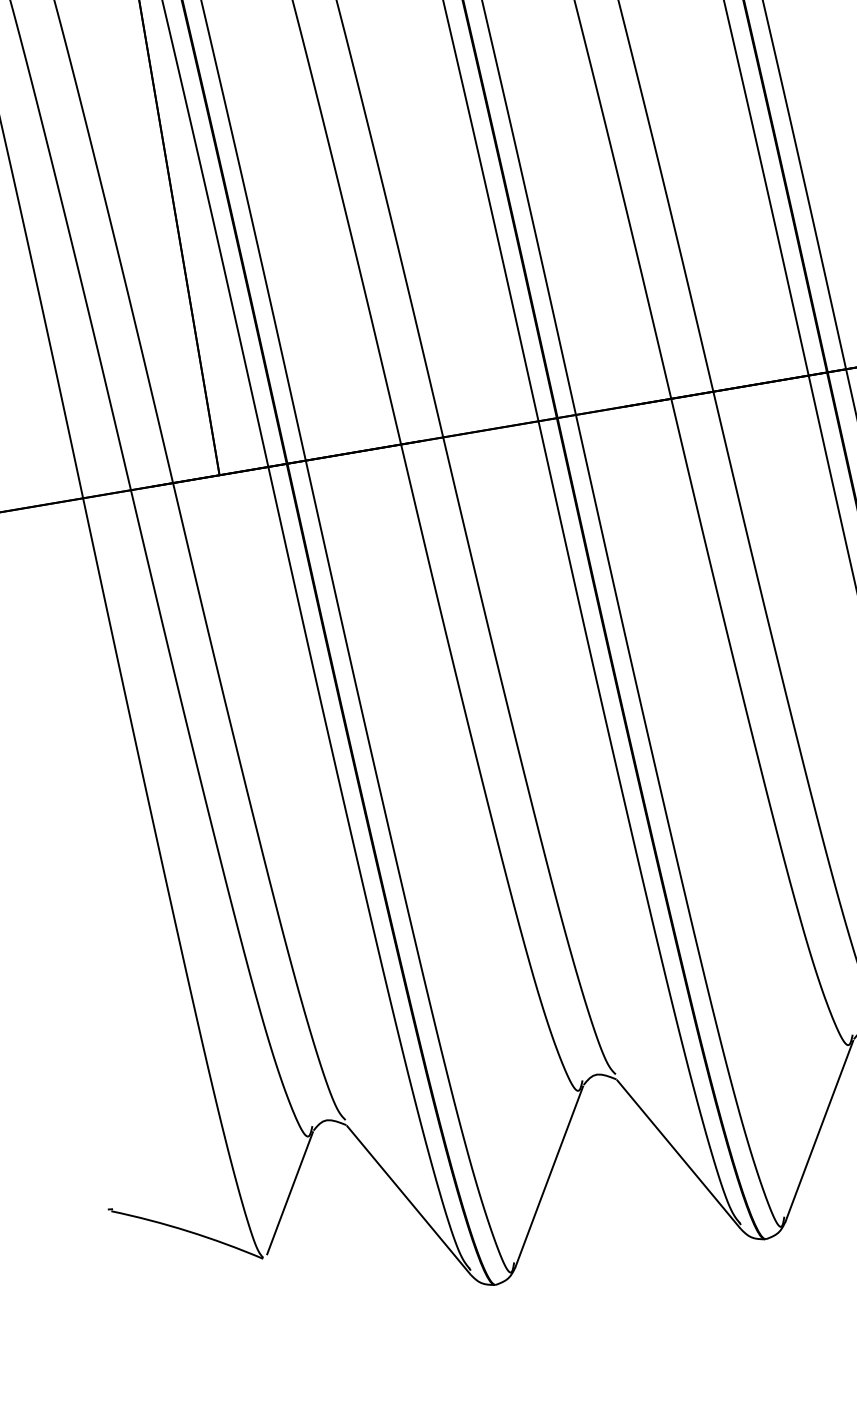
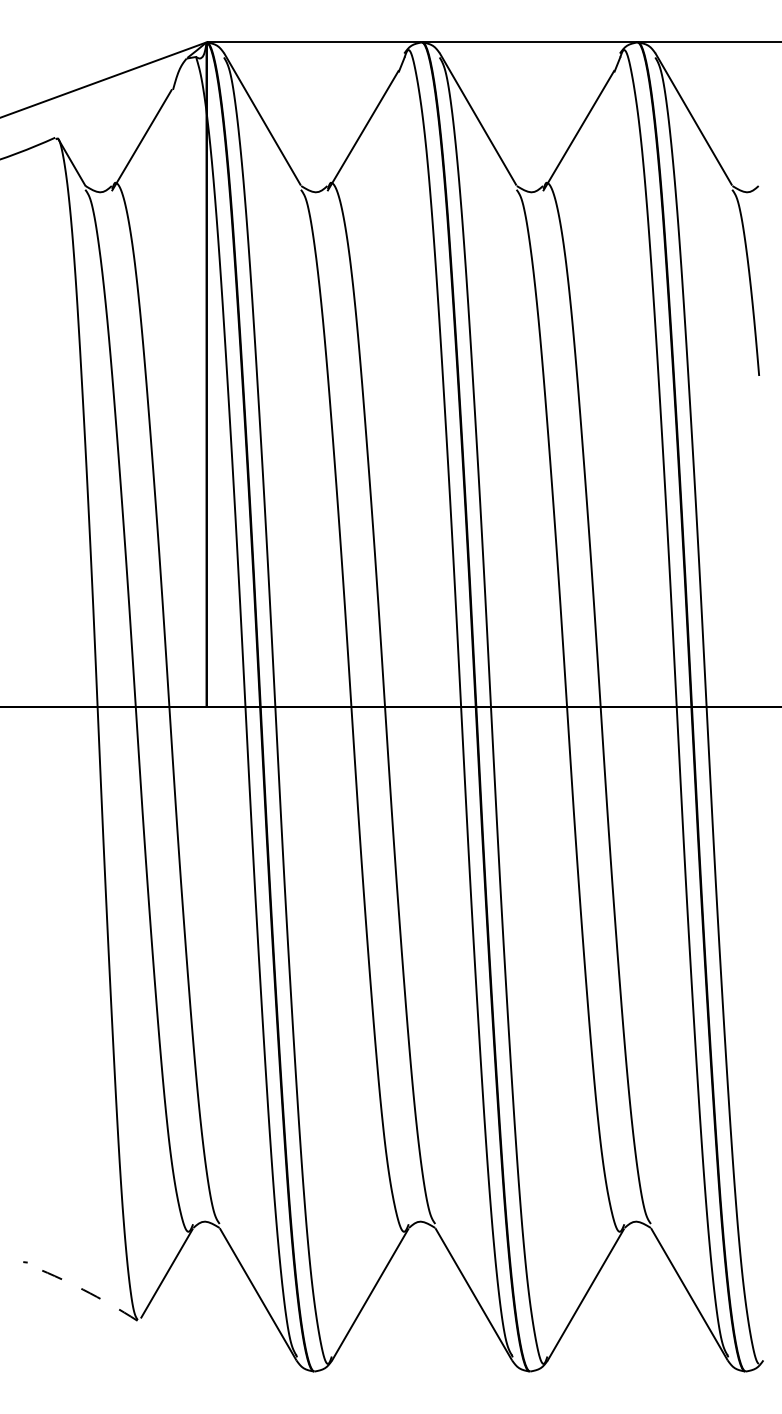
arc: (188, 1231) -> (83, 1289), solid -> dashed

